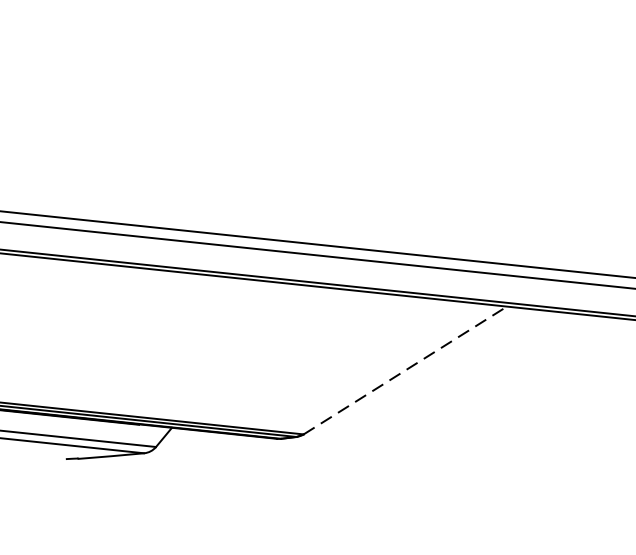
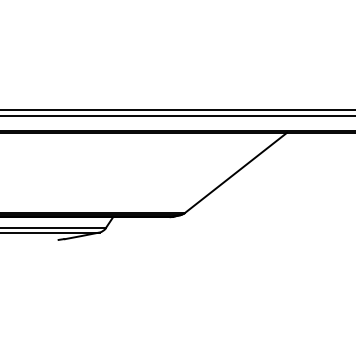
line: (406, 369) -> (236, 172), dashed -> solid

